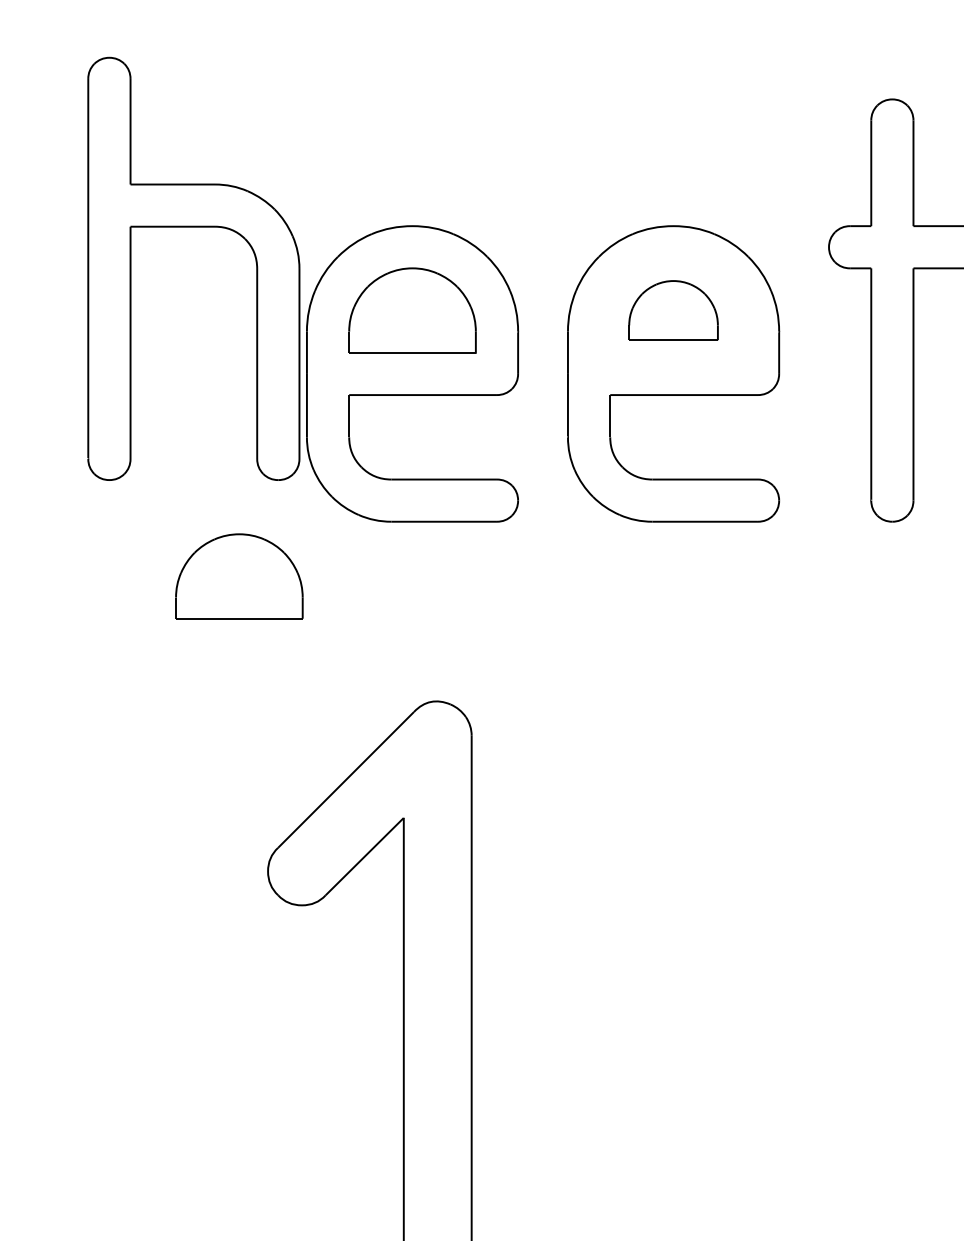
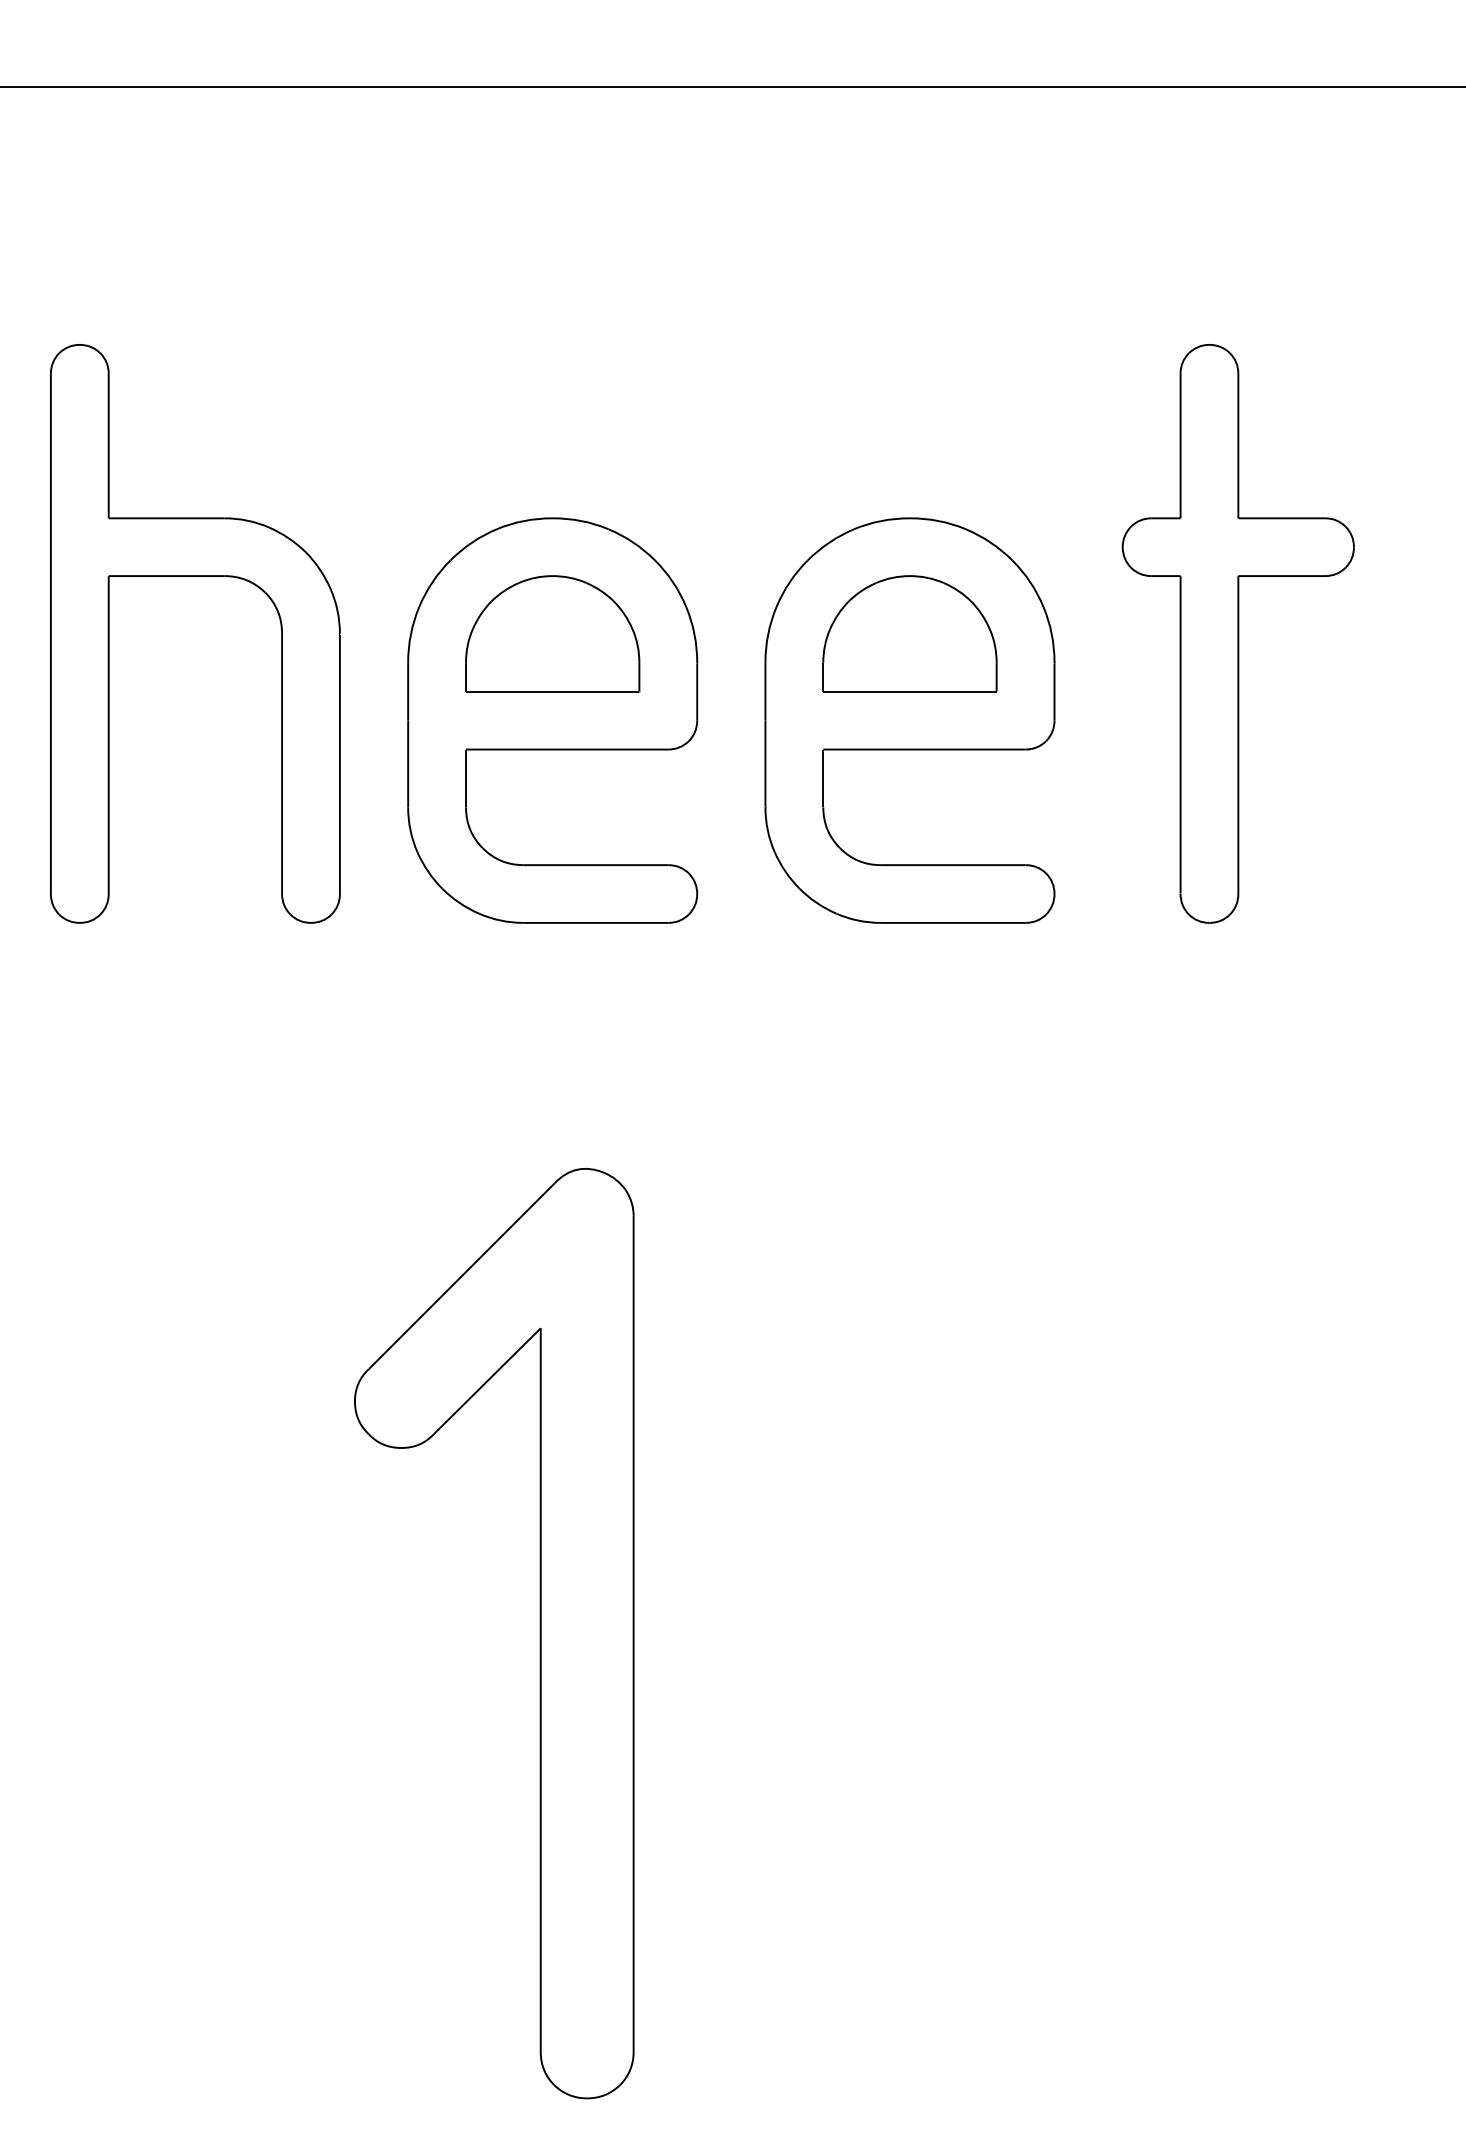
part: (193, 227) -> (195, 576), moved
part: (673, 310) -> (909, 633), size x1.43
part: (239, 576) -> (315, 997), removed

